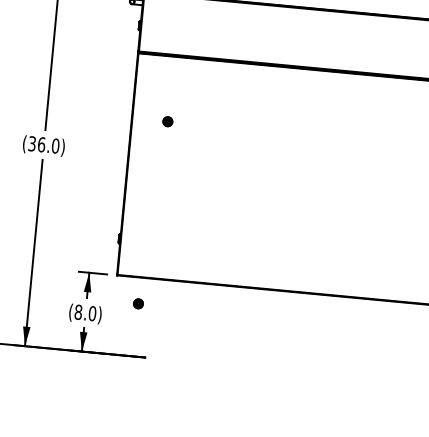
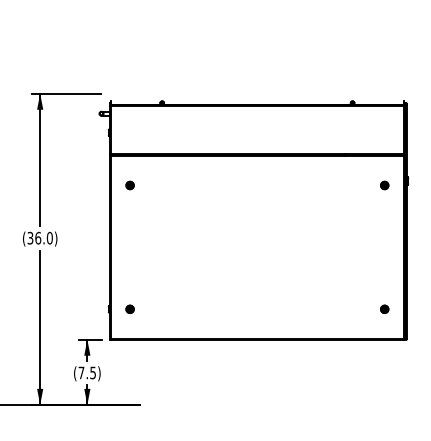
part: (167, 121) -> (129, 185), moved
part: (137, 302) -> (129, 308), moved
text: (85, 312) -> (87, 372), (8.0) -> (7.5)

